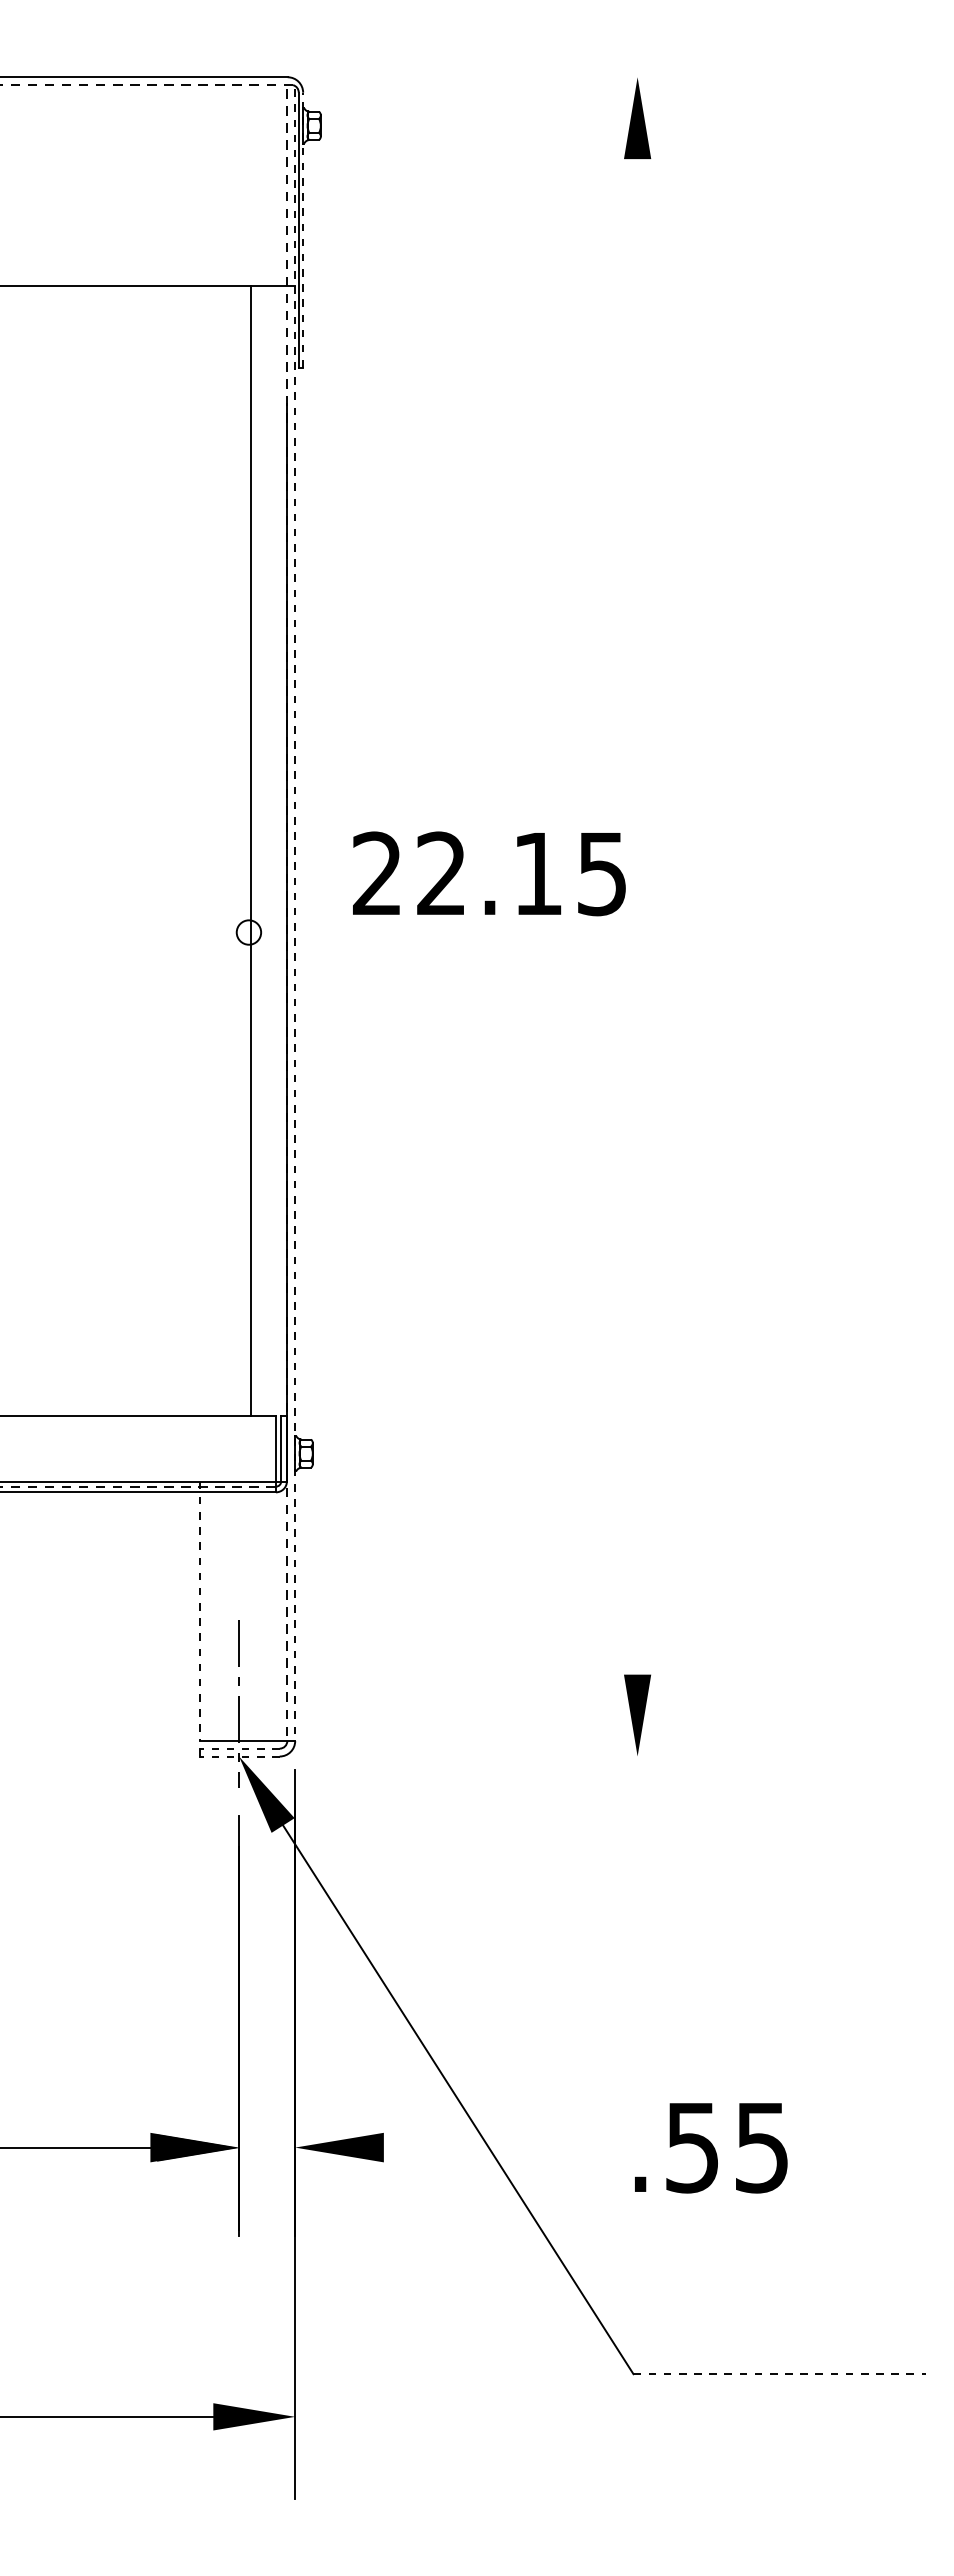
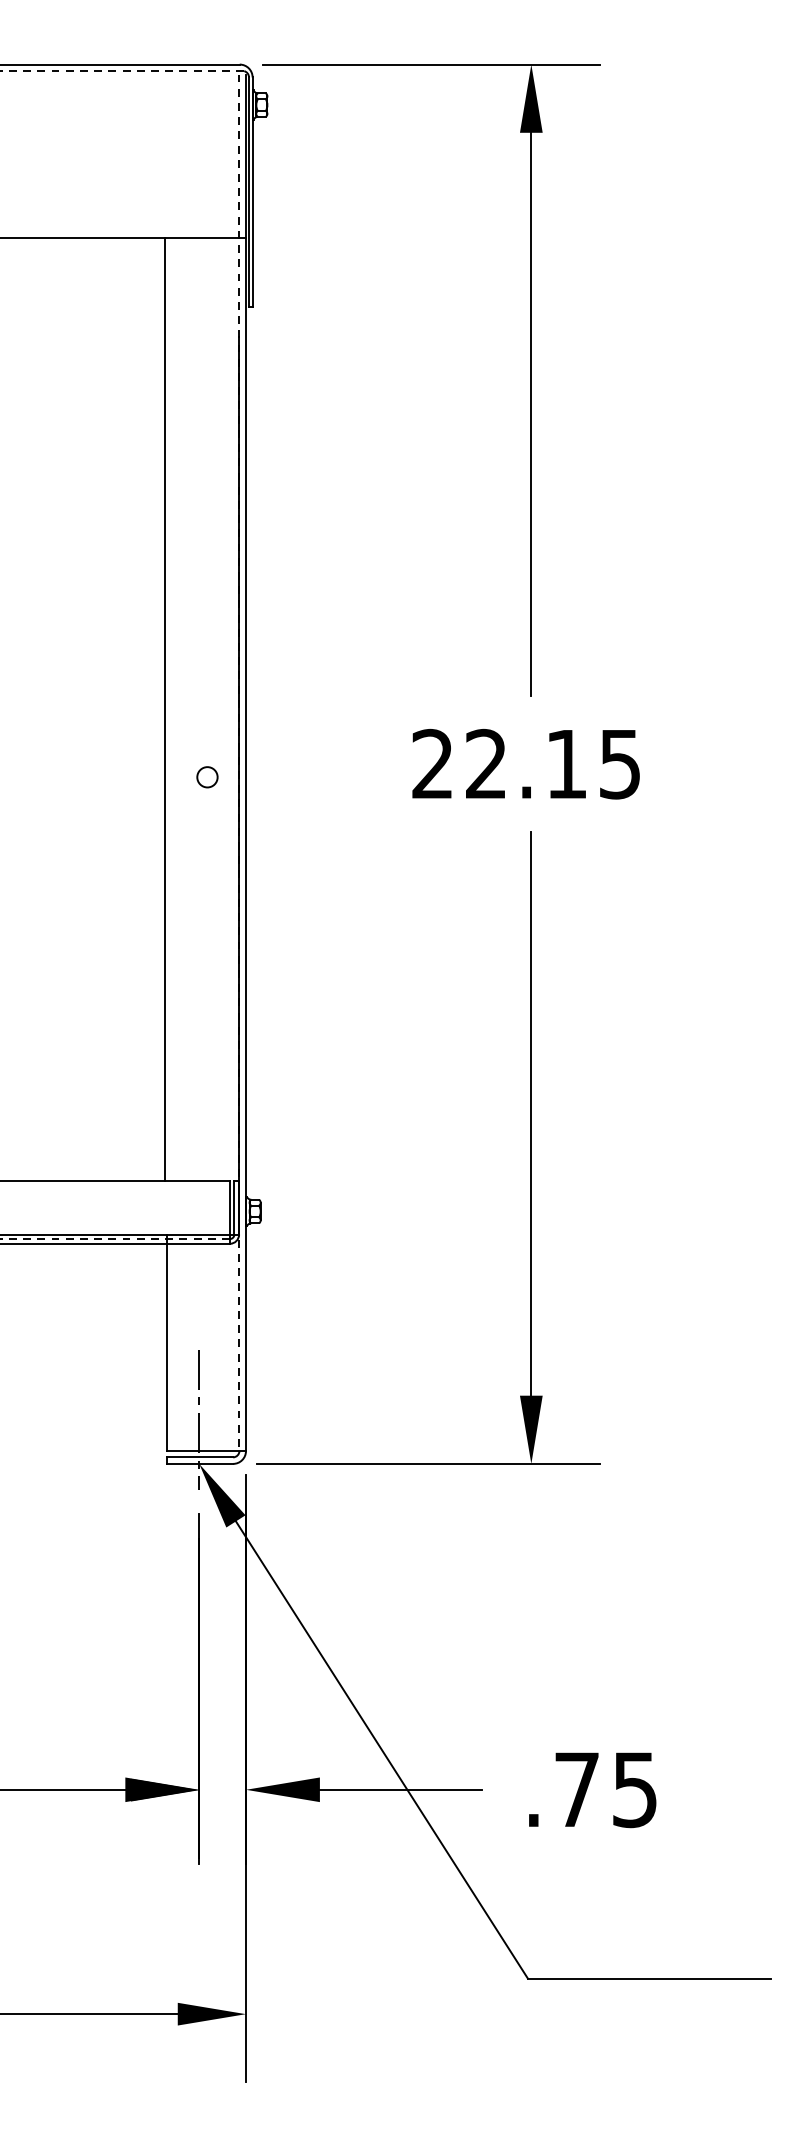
line: (517, 77) -> (431, 64), added
line: (303, 229) -> (252, 191), dashed -> solid
line: (637, 496) -> (531, 413), added
line: (251, 850) -> (165, 708), moved
text: (489, 873) -> (526, 763), moved
line: (295, 915) -> (246, 763), dashed -> solid
line: (637, 1336) -> (531, 1113), added
line: (200, 1611) -> (167, 1343), dashed -> solid
line: (240, 1748) -> (200, 1457), dashed -> solid
line: (240, 1756) -> (200, 1463), dashed -> solid
line: (513, 1756) -> (427, 1463), added
line: (480, 2147) -> (400, 1789), added
text: (692, 2148) -> (577, 1790), .55 -> .75
line: (779, 2374) -> (649, 1978), dashed -> solid

